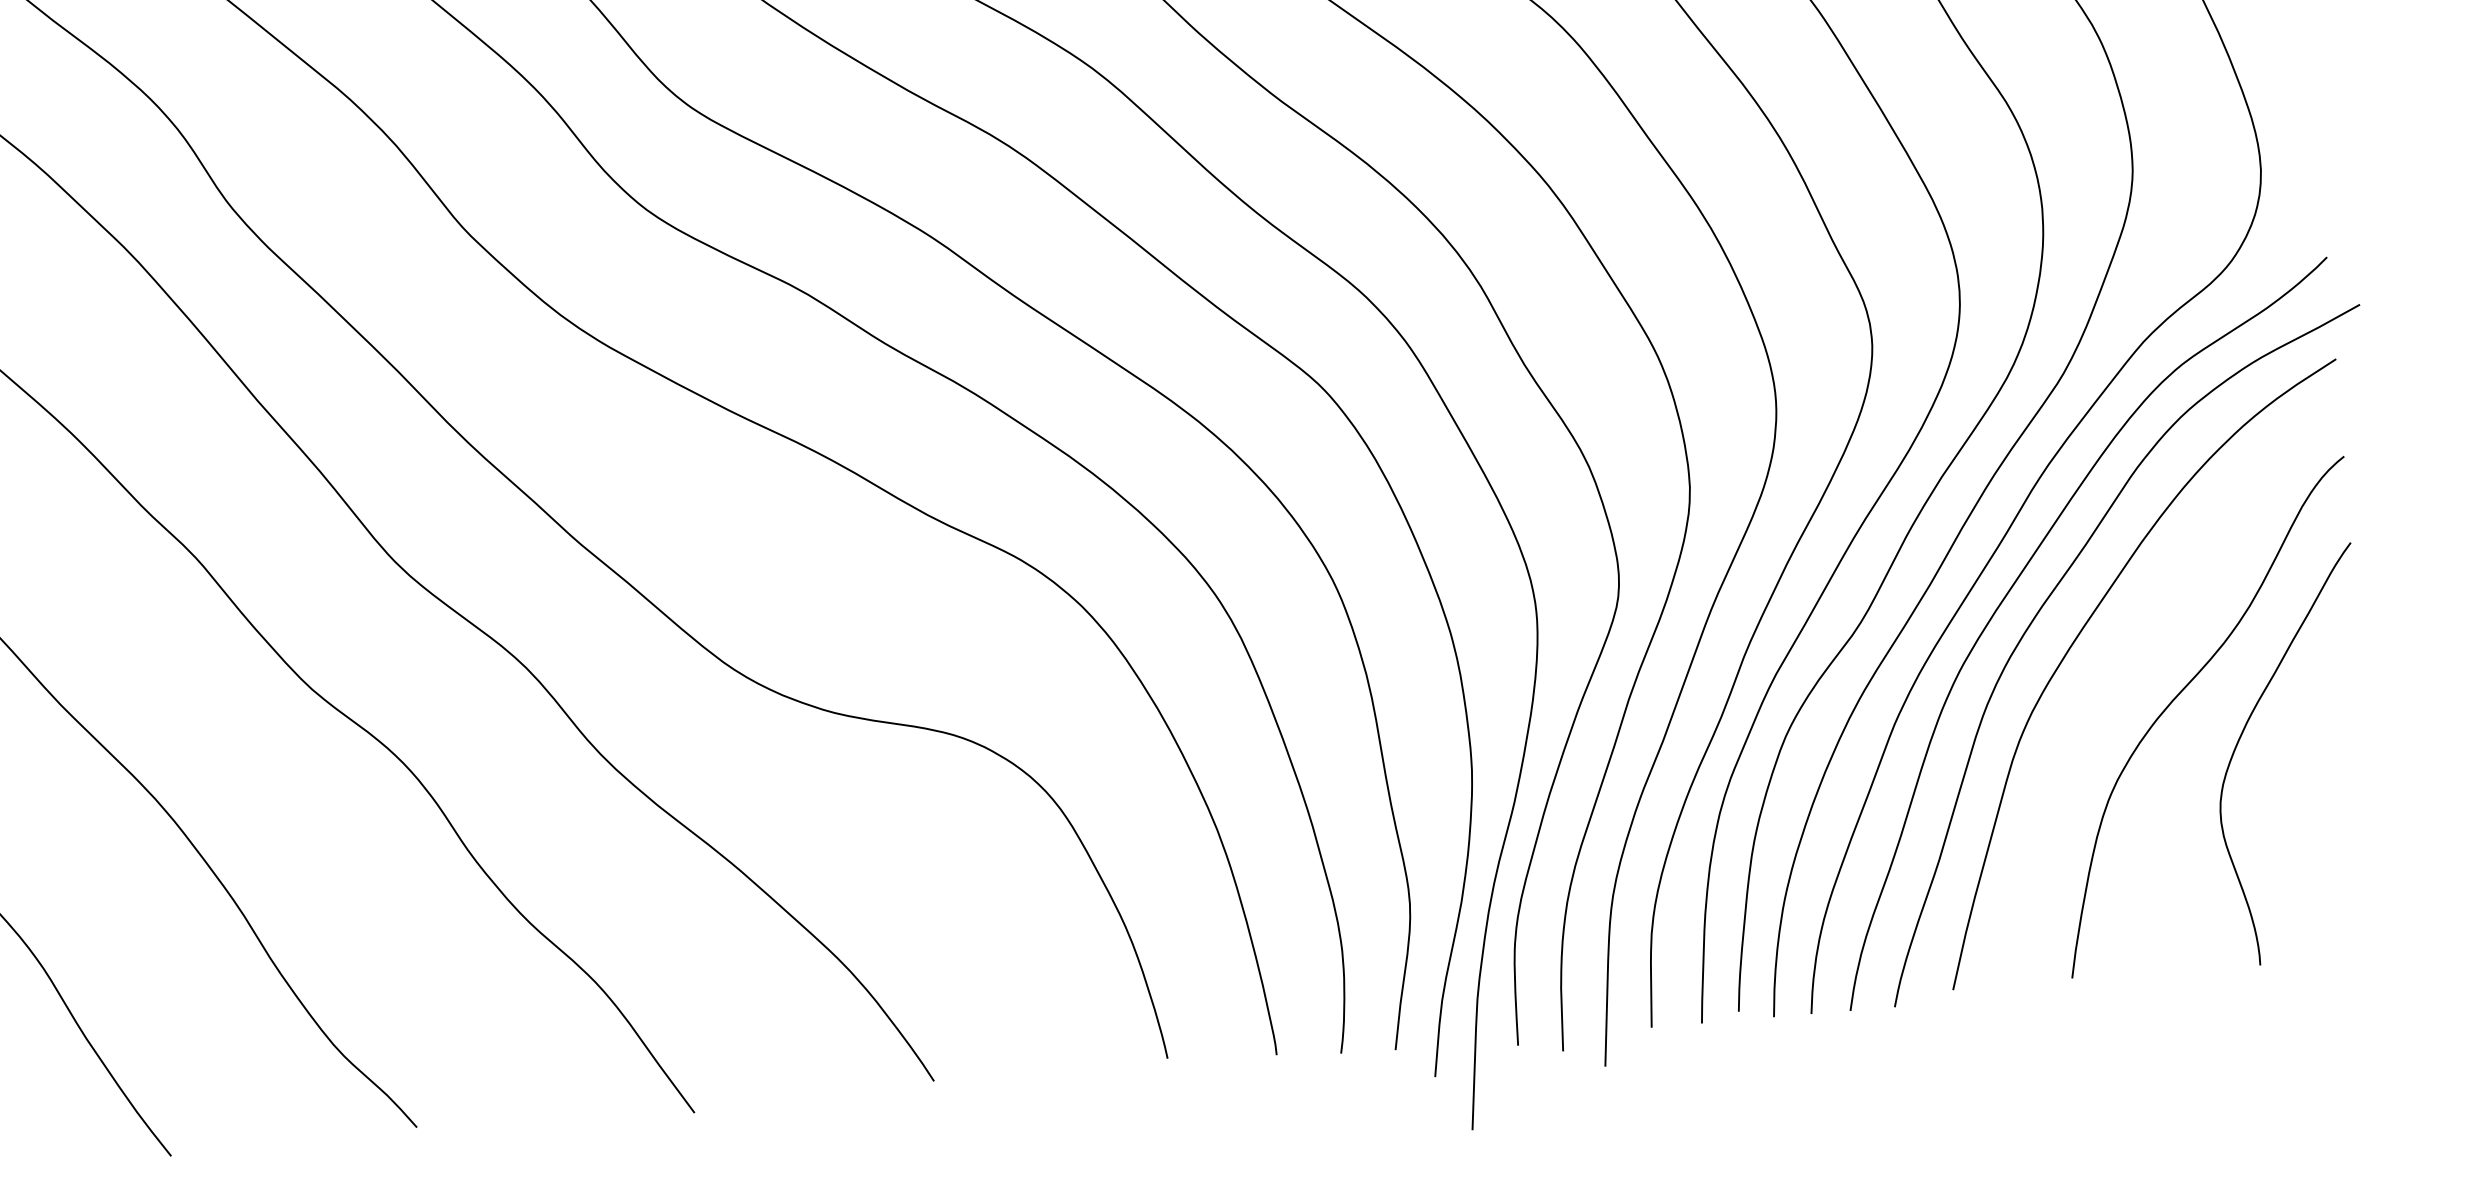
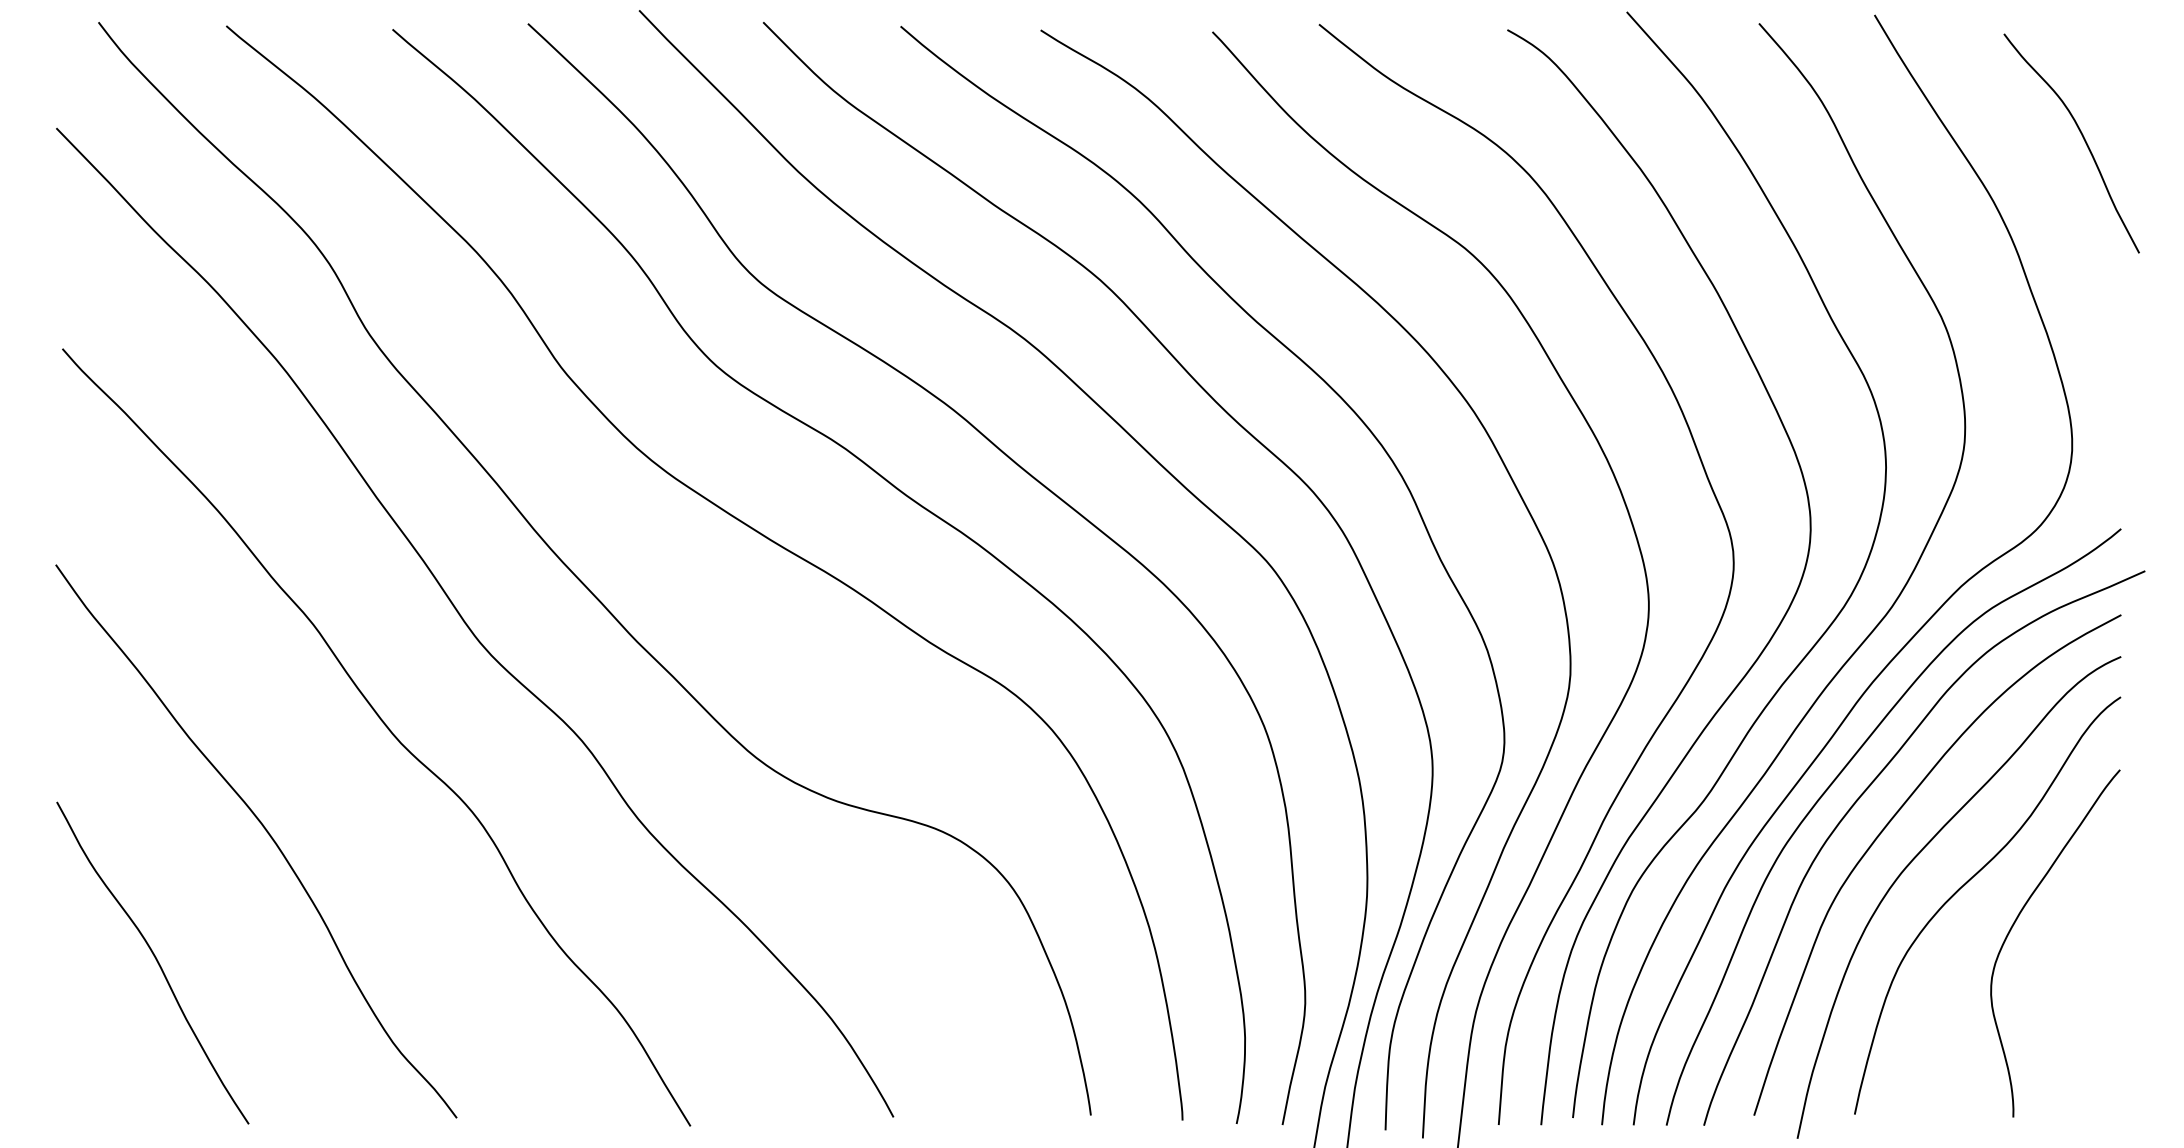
curve: (2119, 666) -> (1917, 856), added

